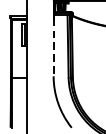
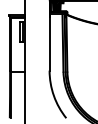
line: (53, 46) -> (49, 43), dashed -> solid

